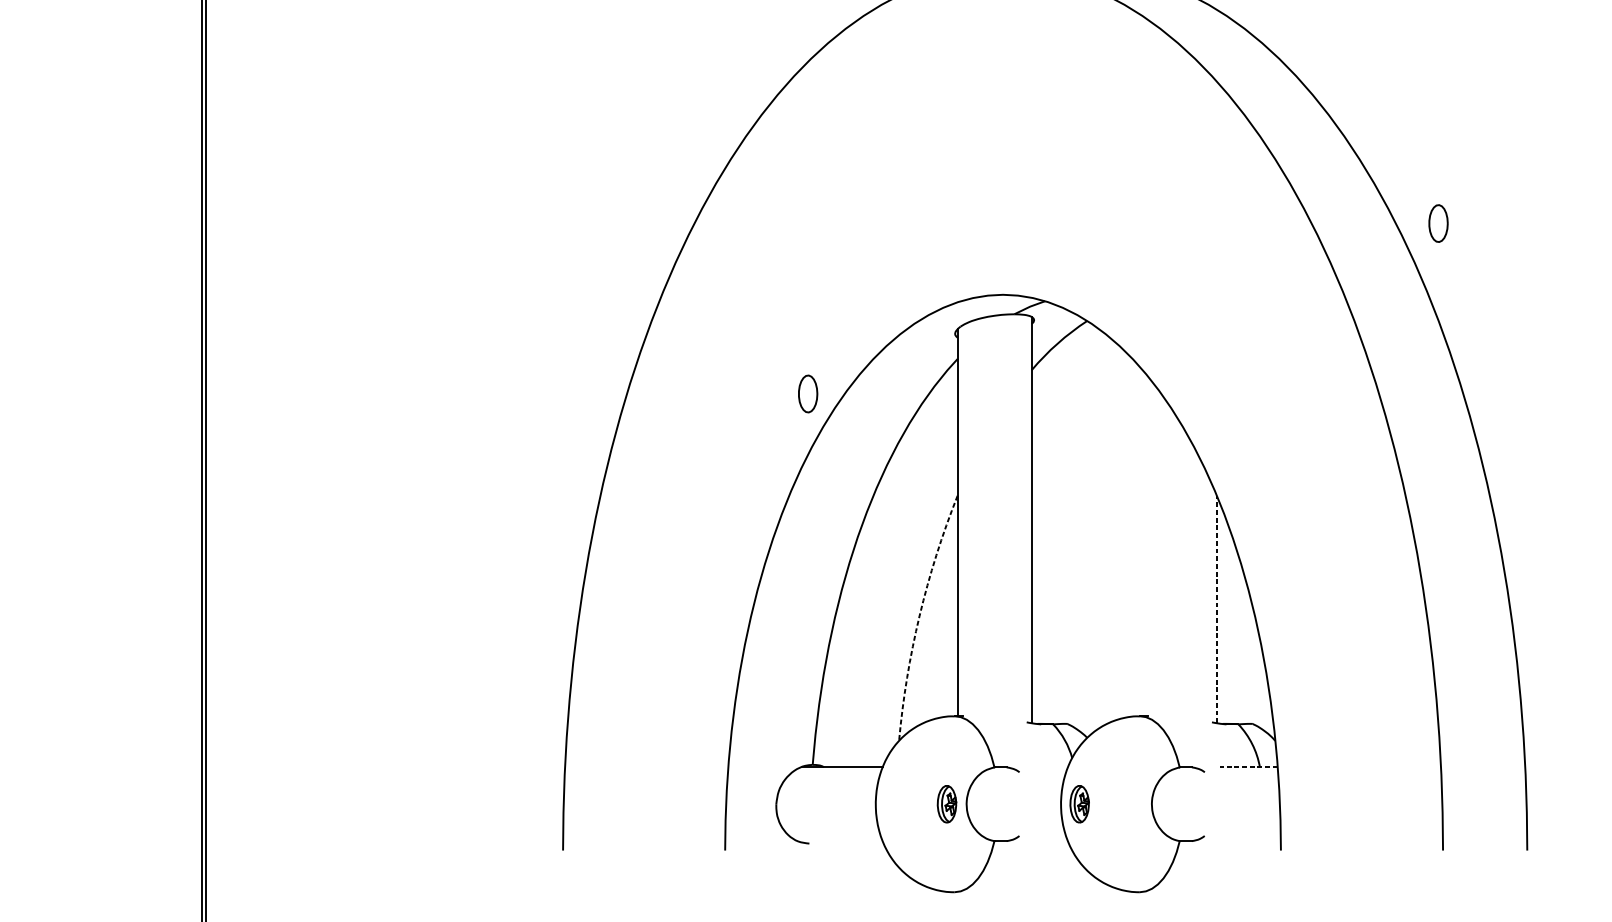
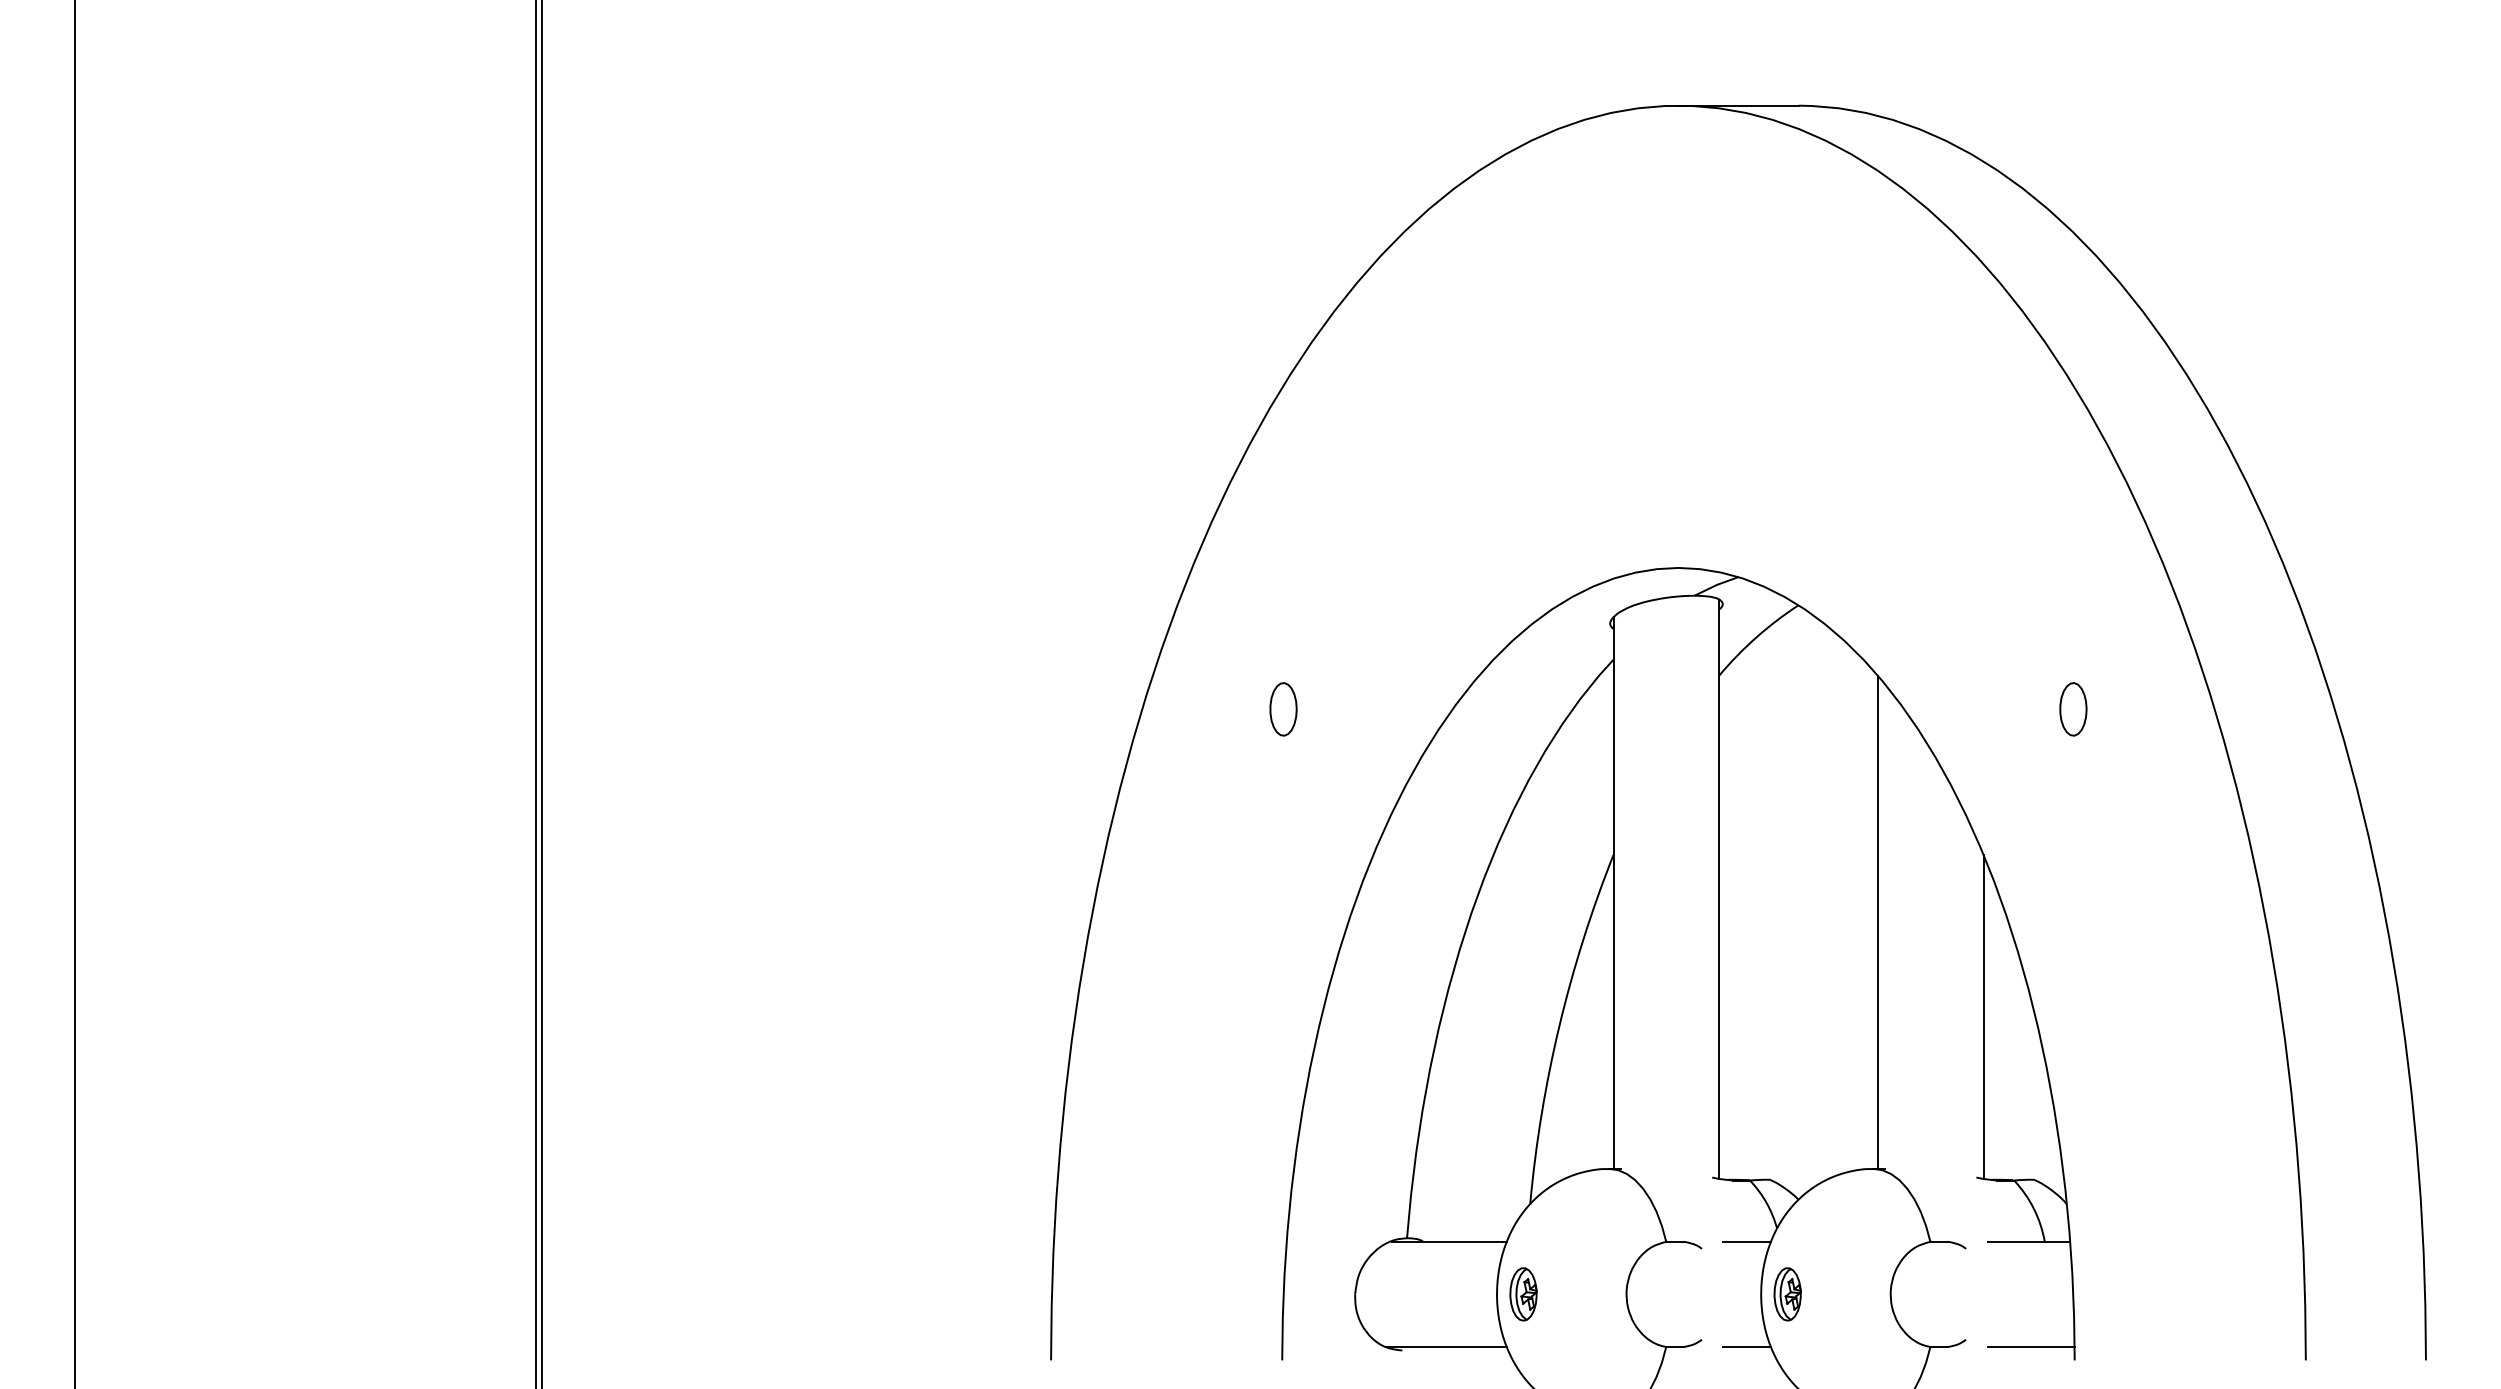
part: (1438, 223) -> (2073, 709), moved
part: (808, 394) -> (1283, 709), moved
line: (1142, 542) -> (1877, 921), added
line: (1216, 609) -> (1983, 1016), dashed -> solid
arc: (919, 616) -> (1559, 1026), dashed -> solid
line: (1051, 767) -> (1747, 1241), added
line: (1248, 767) -> (2028, 1241), dashed -> solid
part: (946, 804) -> (1523, 1294), moved
line: (840, 841) -> (1446, 1347), added
line: (1050, 841) -> (1746, 1347), added
line: (1249, 841) -> (2030, 1347), added

